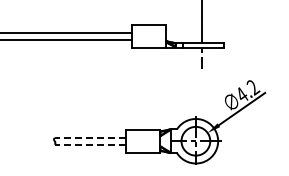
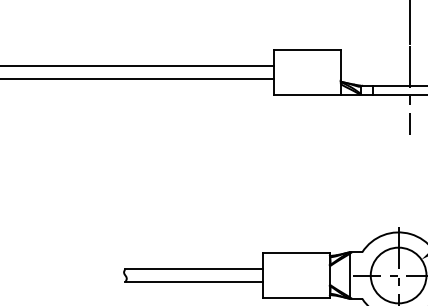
line: (90, 137) -> (194, 268), dashed -> solid
line: (90, 144) -> (194, 281), dashed -> solid

